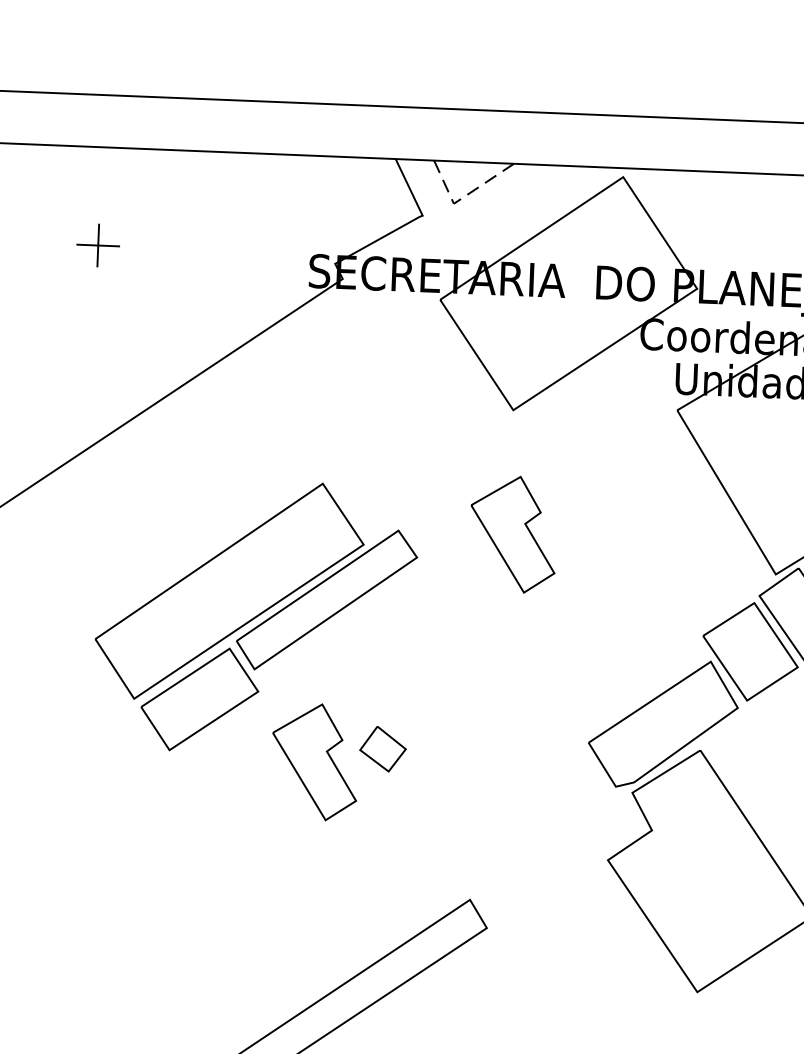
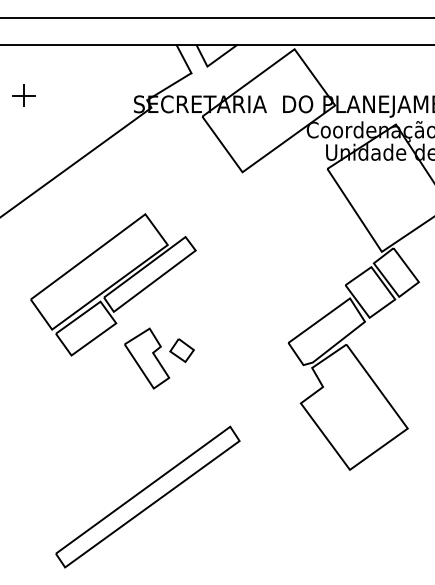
line: (463, 198) -> (212, 63), dashed -> solid
part: (514, 534) -> (245, 236), removed

